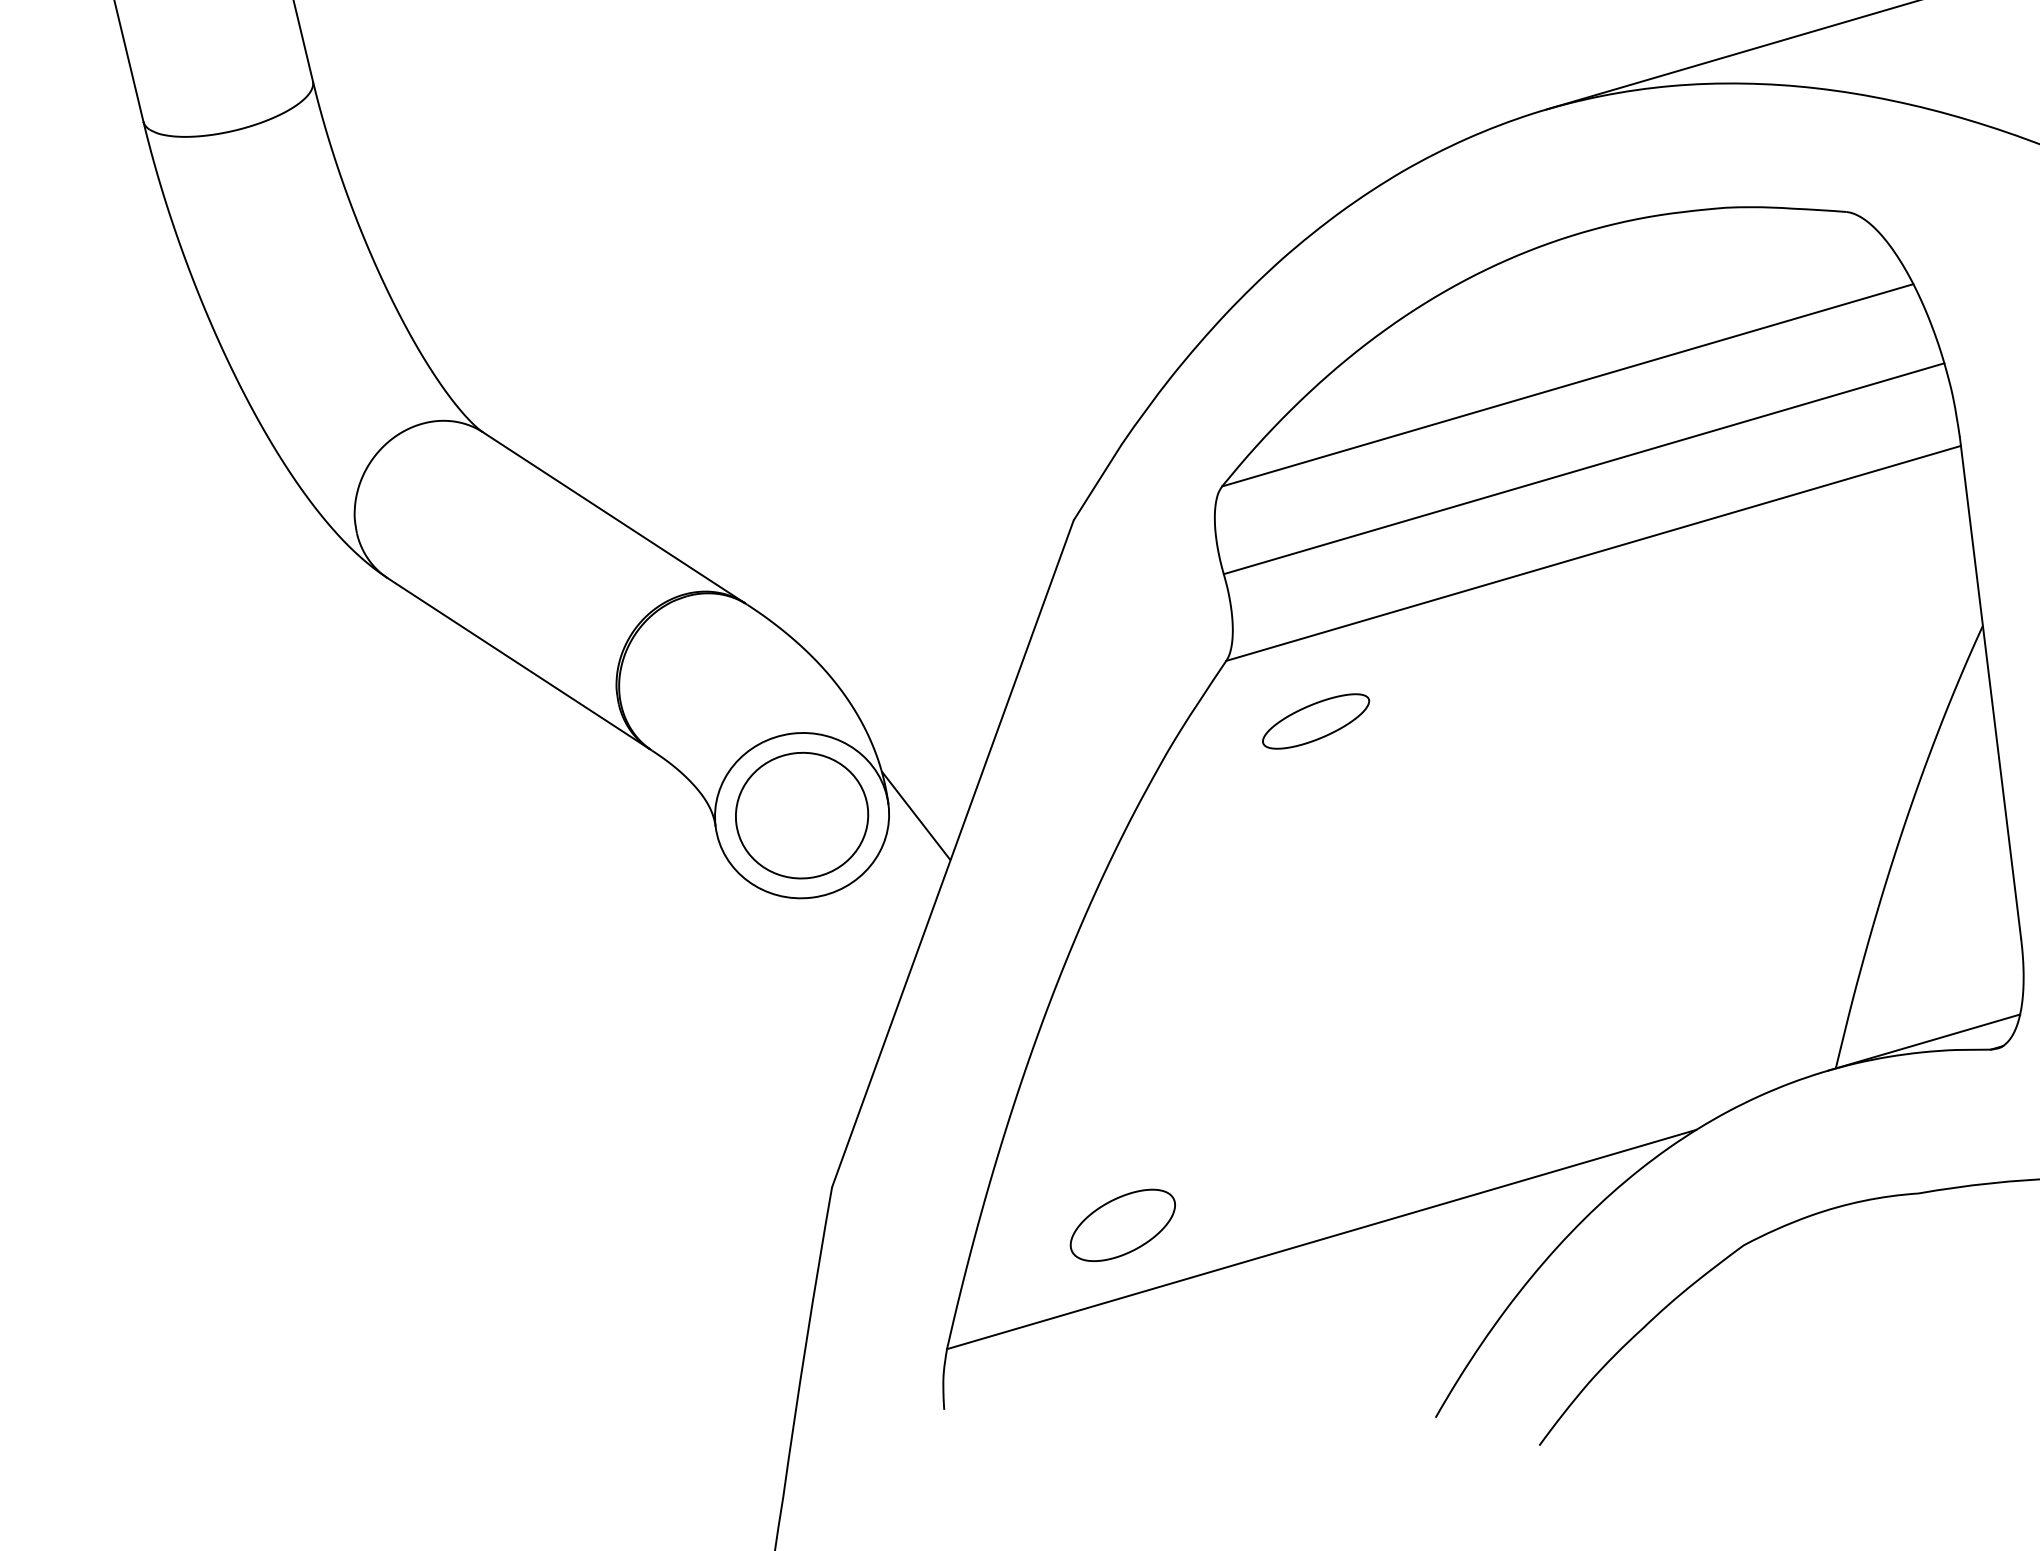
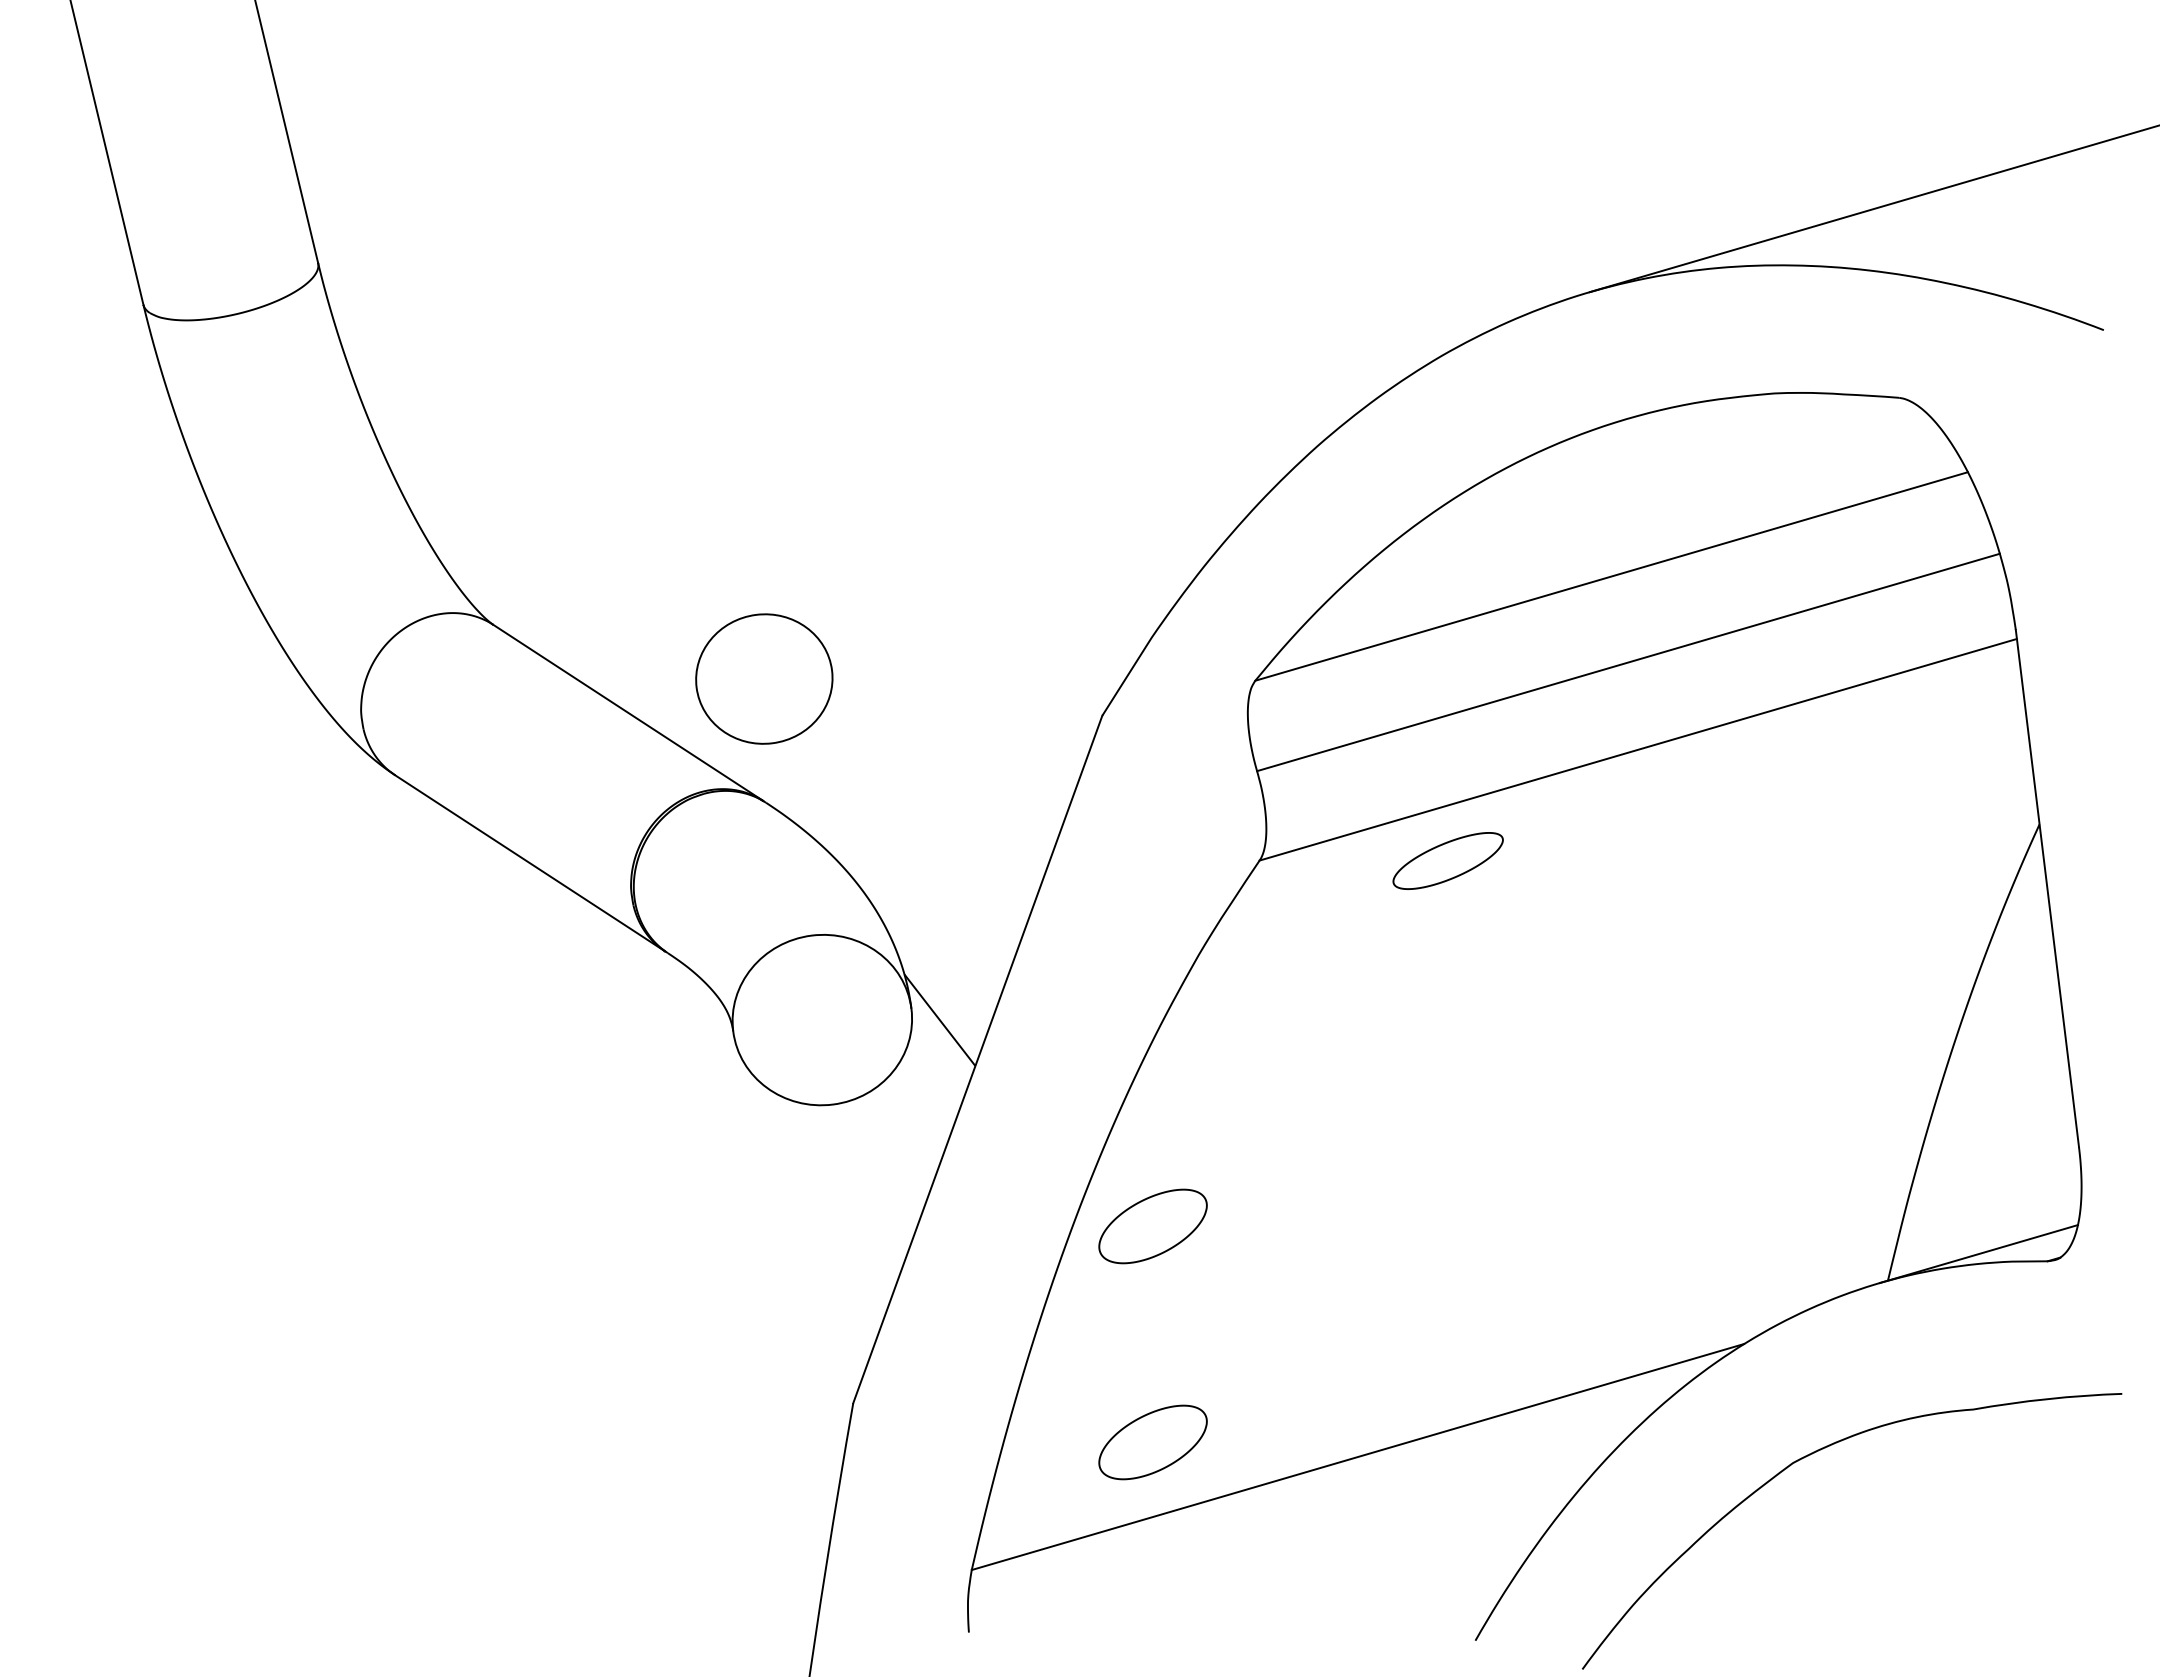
part: (1315, 720) -> (1447, 860), moved
part: (802, 815) -> (764, 678), moved
part: (1122, 1015) -> (1152, 1226), added

